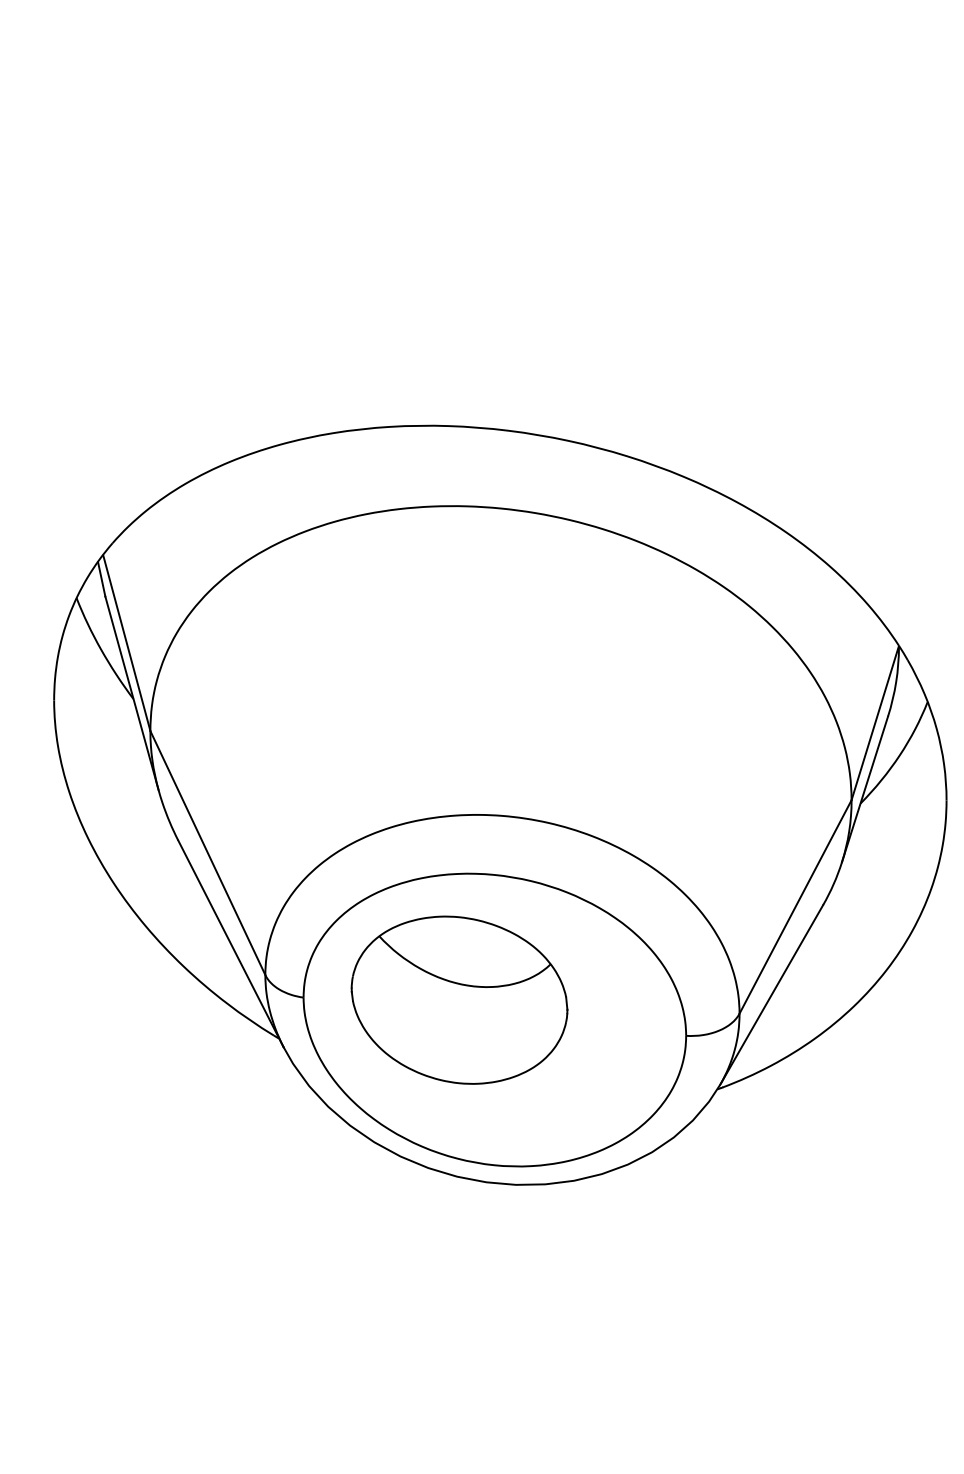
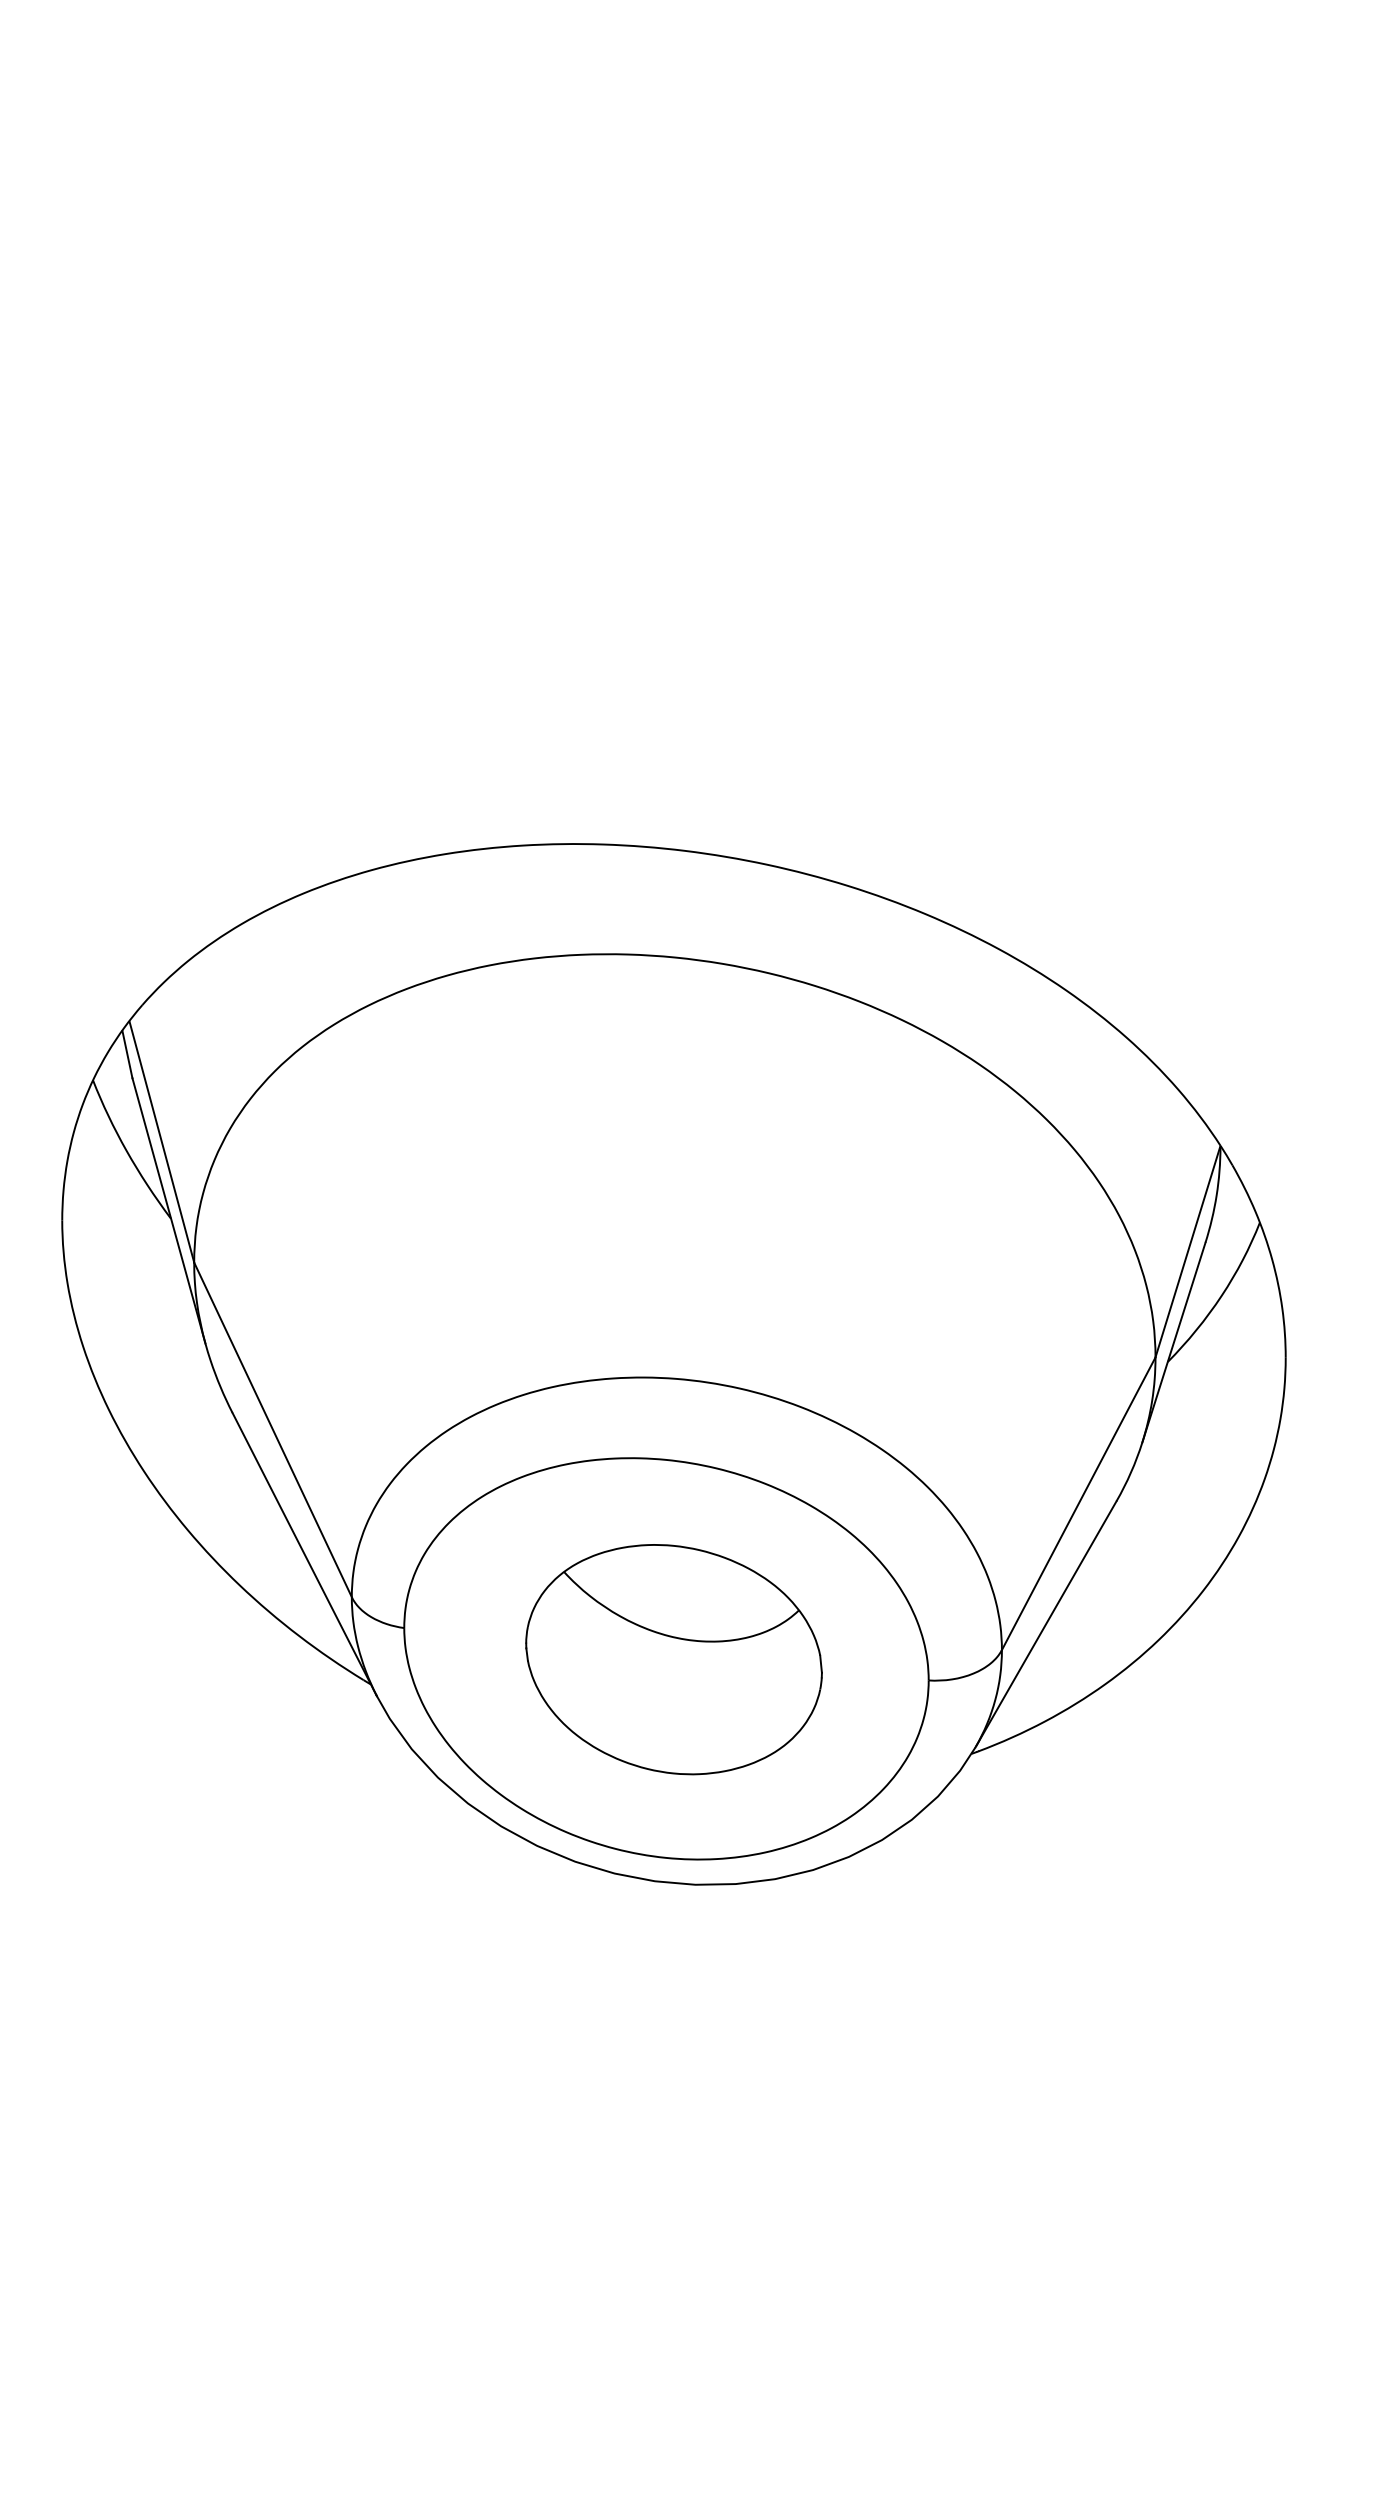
part: (459, 1000) -> (673, 1659), moved

